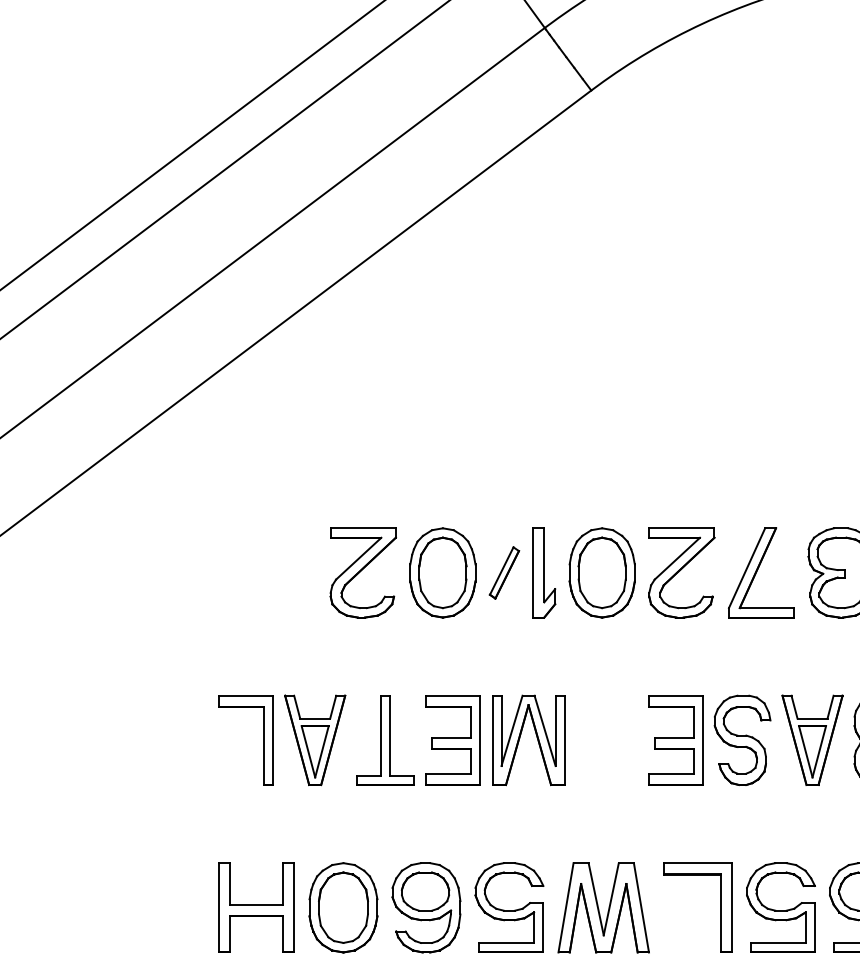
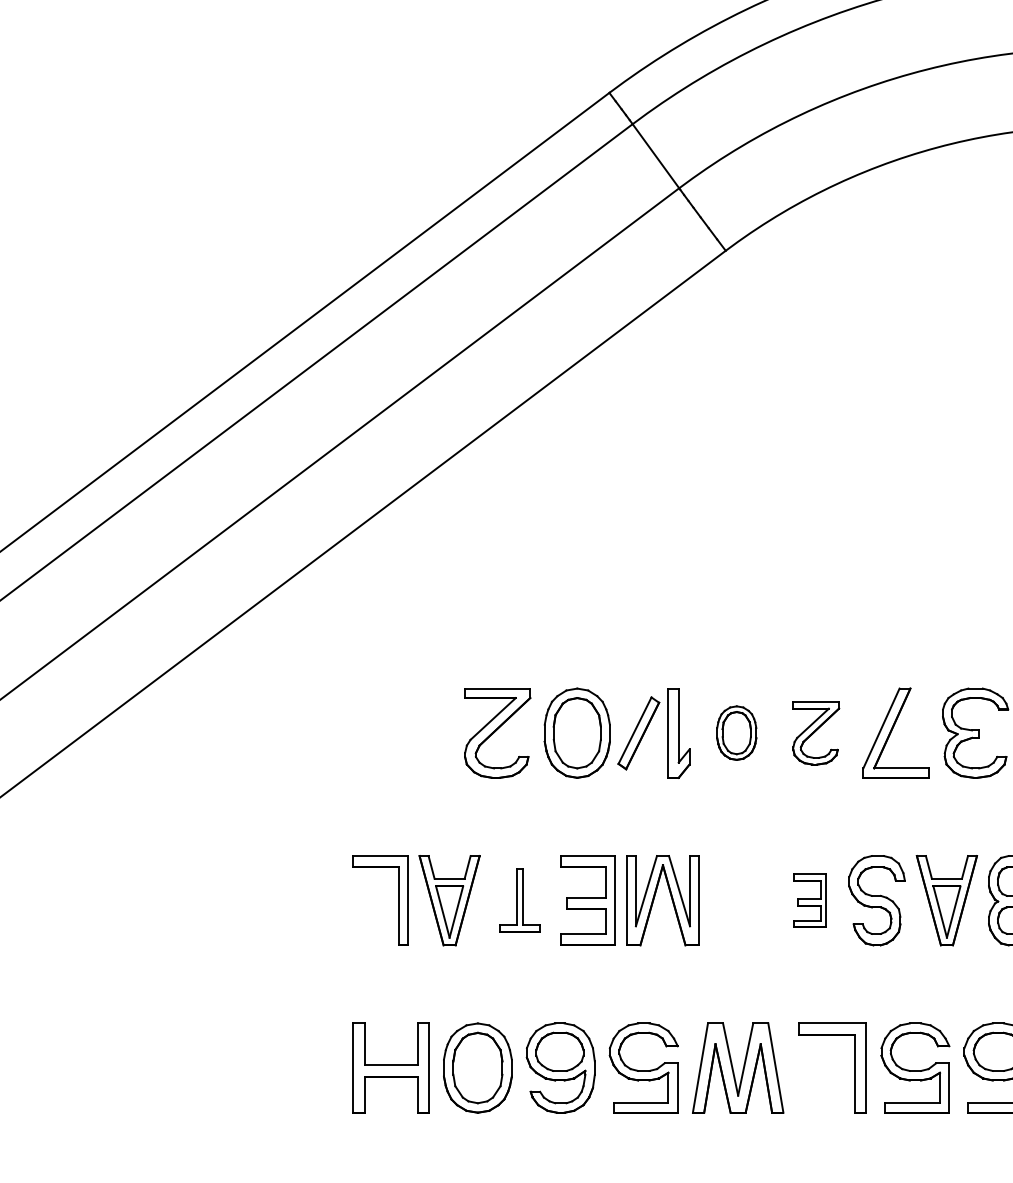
part: (504, 572) -> (638, 732), size x1.4
part: (602, 572) -> (736, 732), size x0.6
part: (681, 573) -> (815, 733), size x0.7
part: (386, 740) -> (520, 900), size x0.7
part: (675, 740) -> (809, 900), size x0.6

